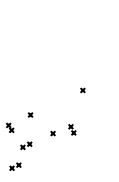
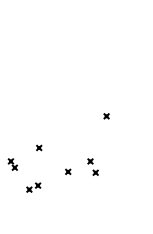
part: (71, 129) -> (92, 166), size x1.43
part: (15, 166) -> (19, 214), removed

